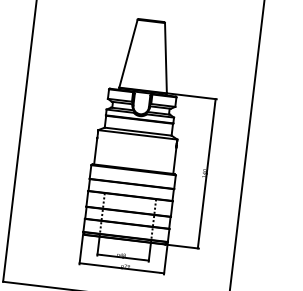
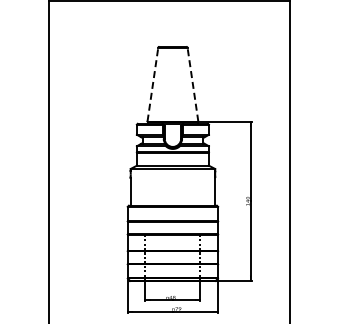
line: (128, 53) -> (152, 84), solid -> dashed
line: (165, 57) -> (192, 84), solid -> dashed

